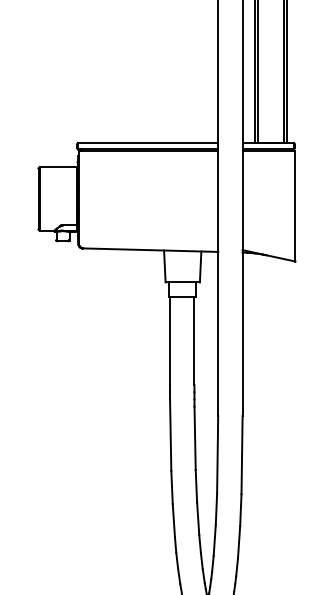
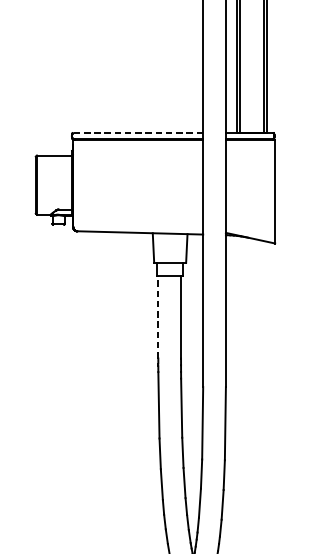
line: (147, 143) -> (137, 133), solid -> dashed
line: (170, 340) -> (158, 317), solid -> dashed

